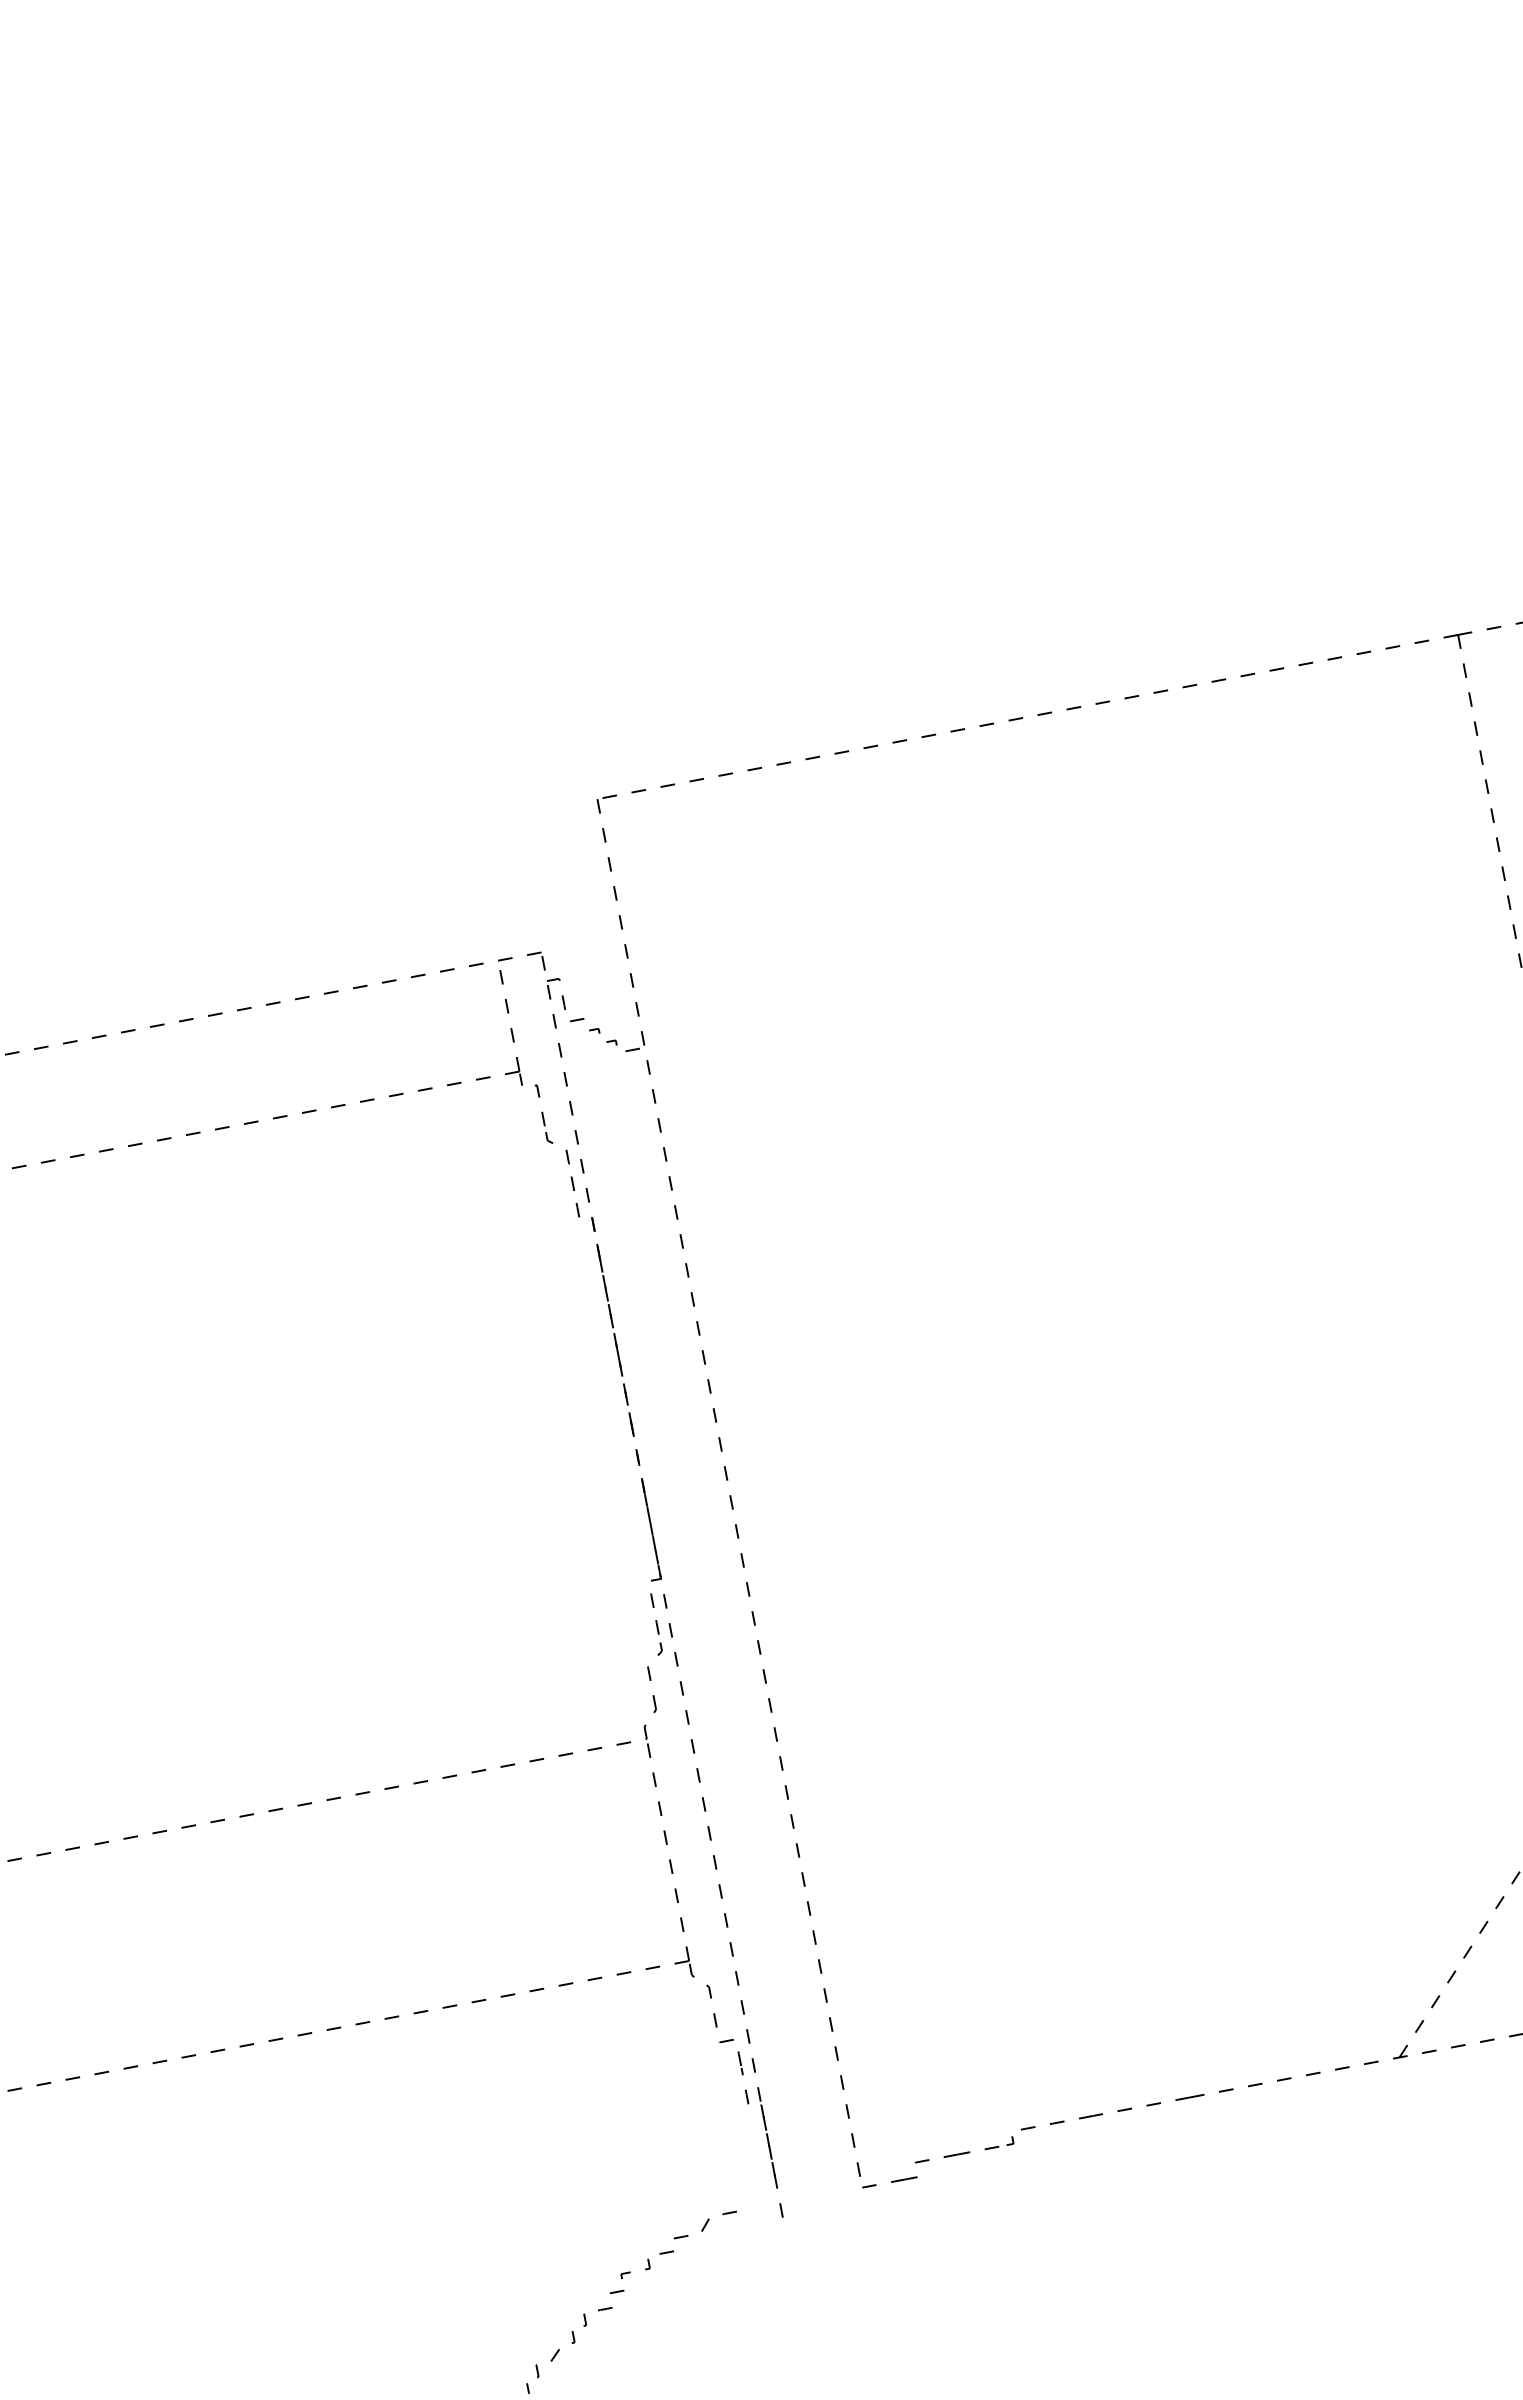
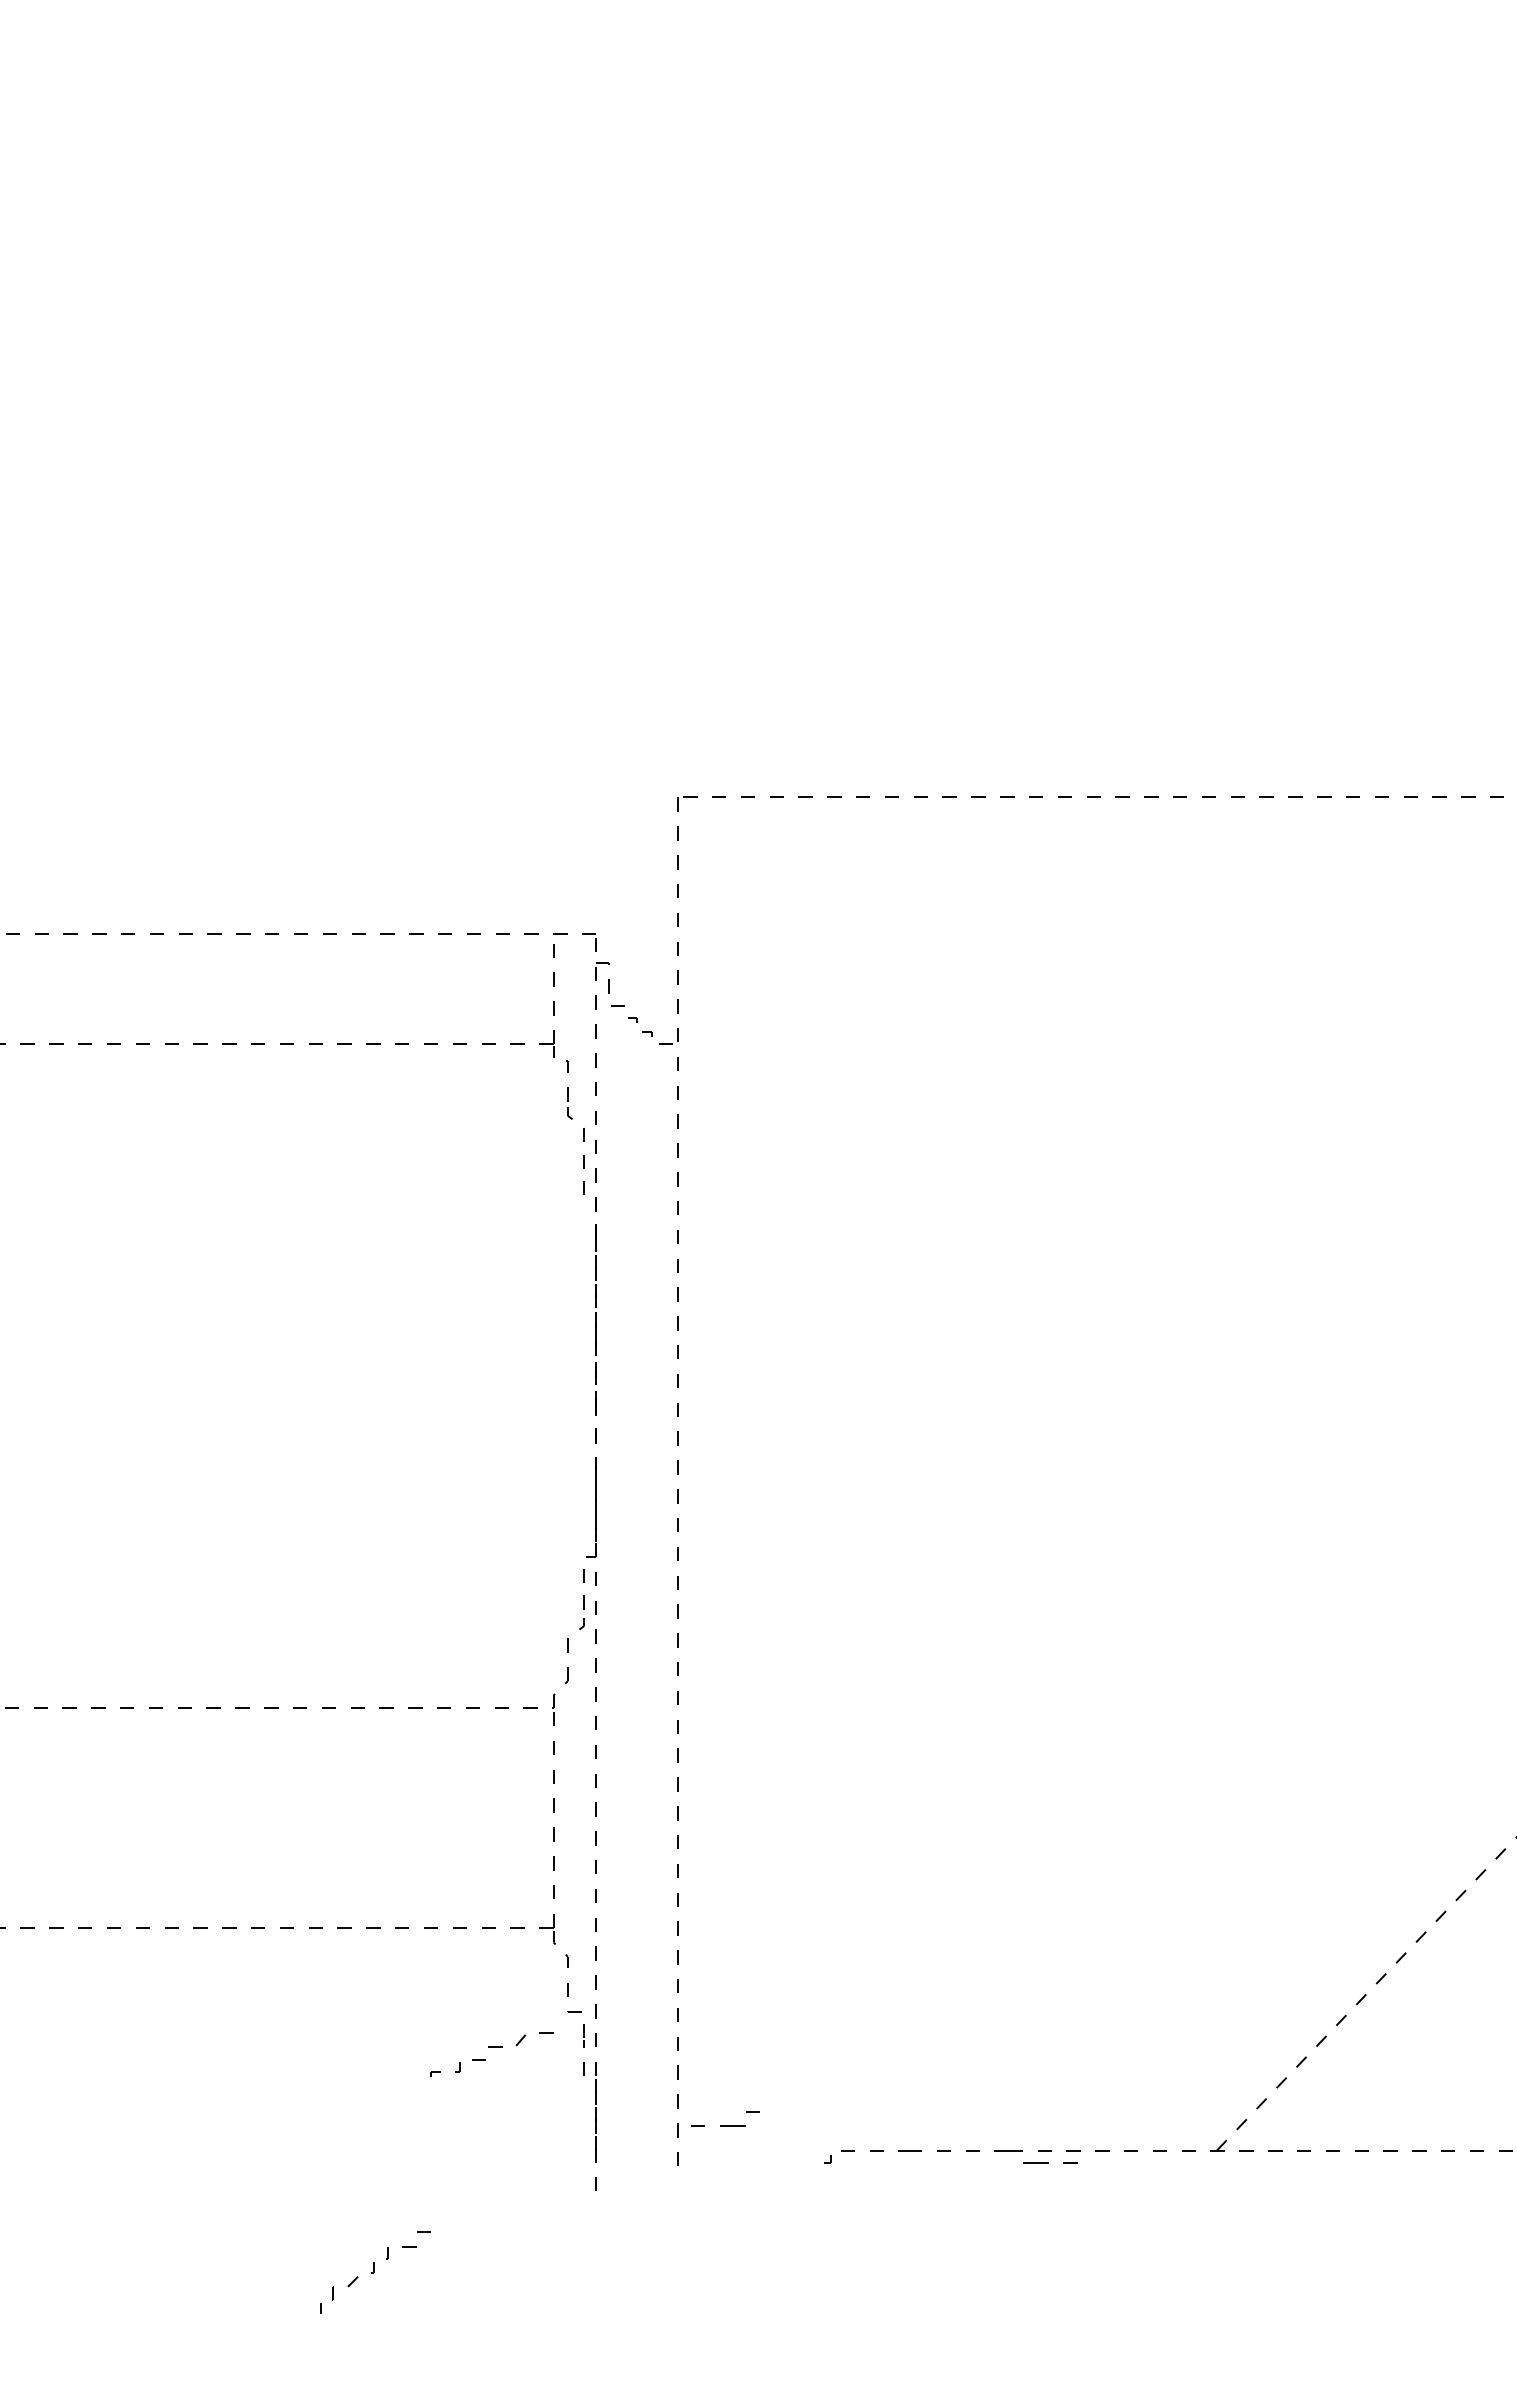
line: (969, 2151) -> (1048, 2162), moved
part: (896, 2180) -> (725, 2125), moved
curve: (677, 2237) -> (491, 2047), moved

